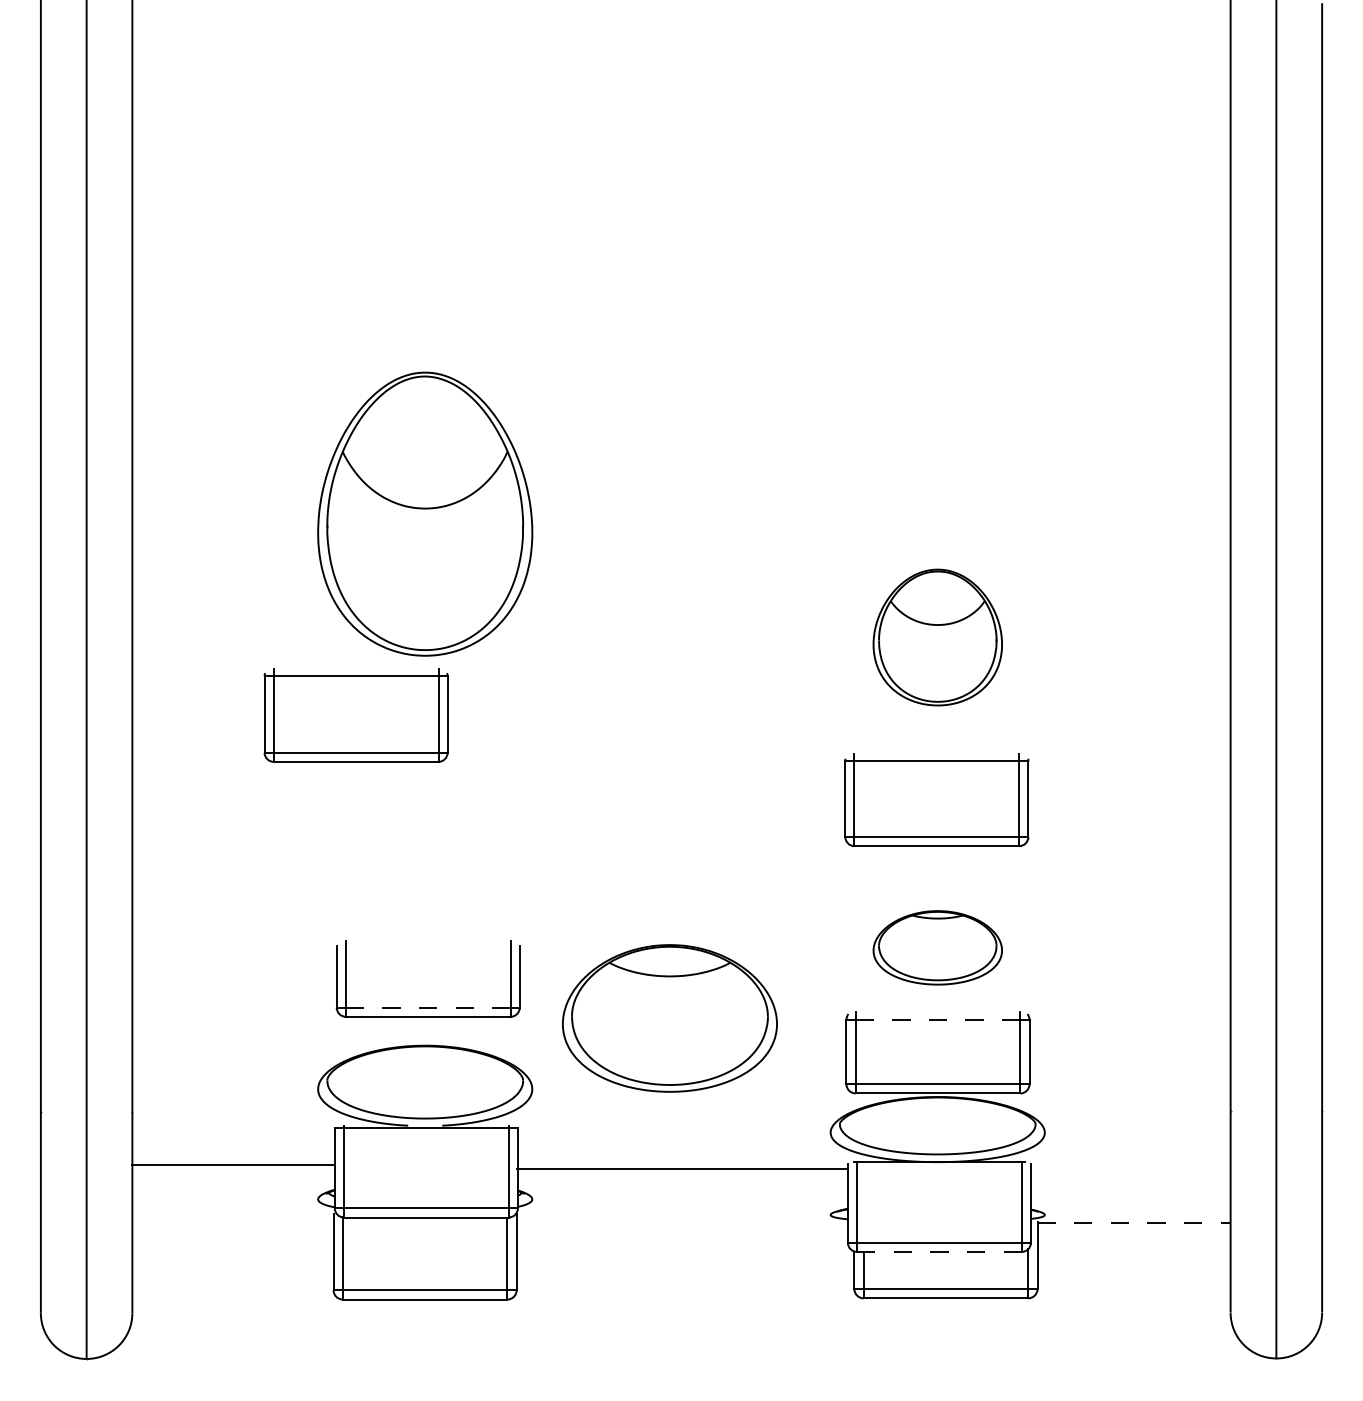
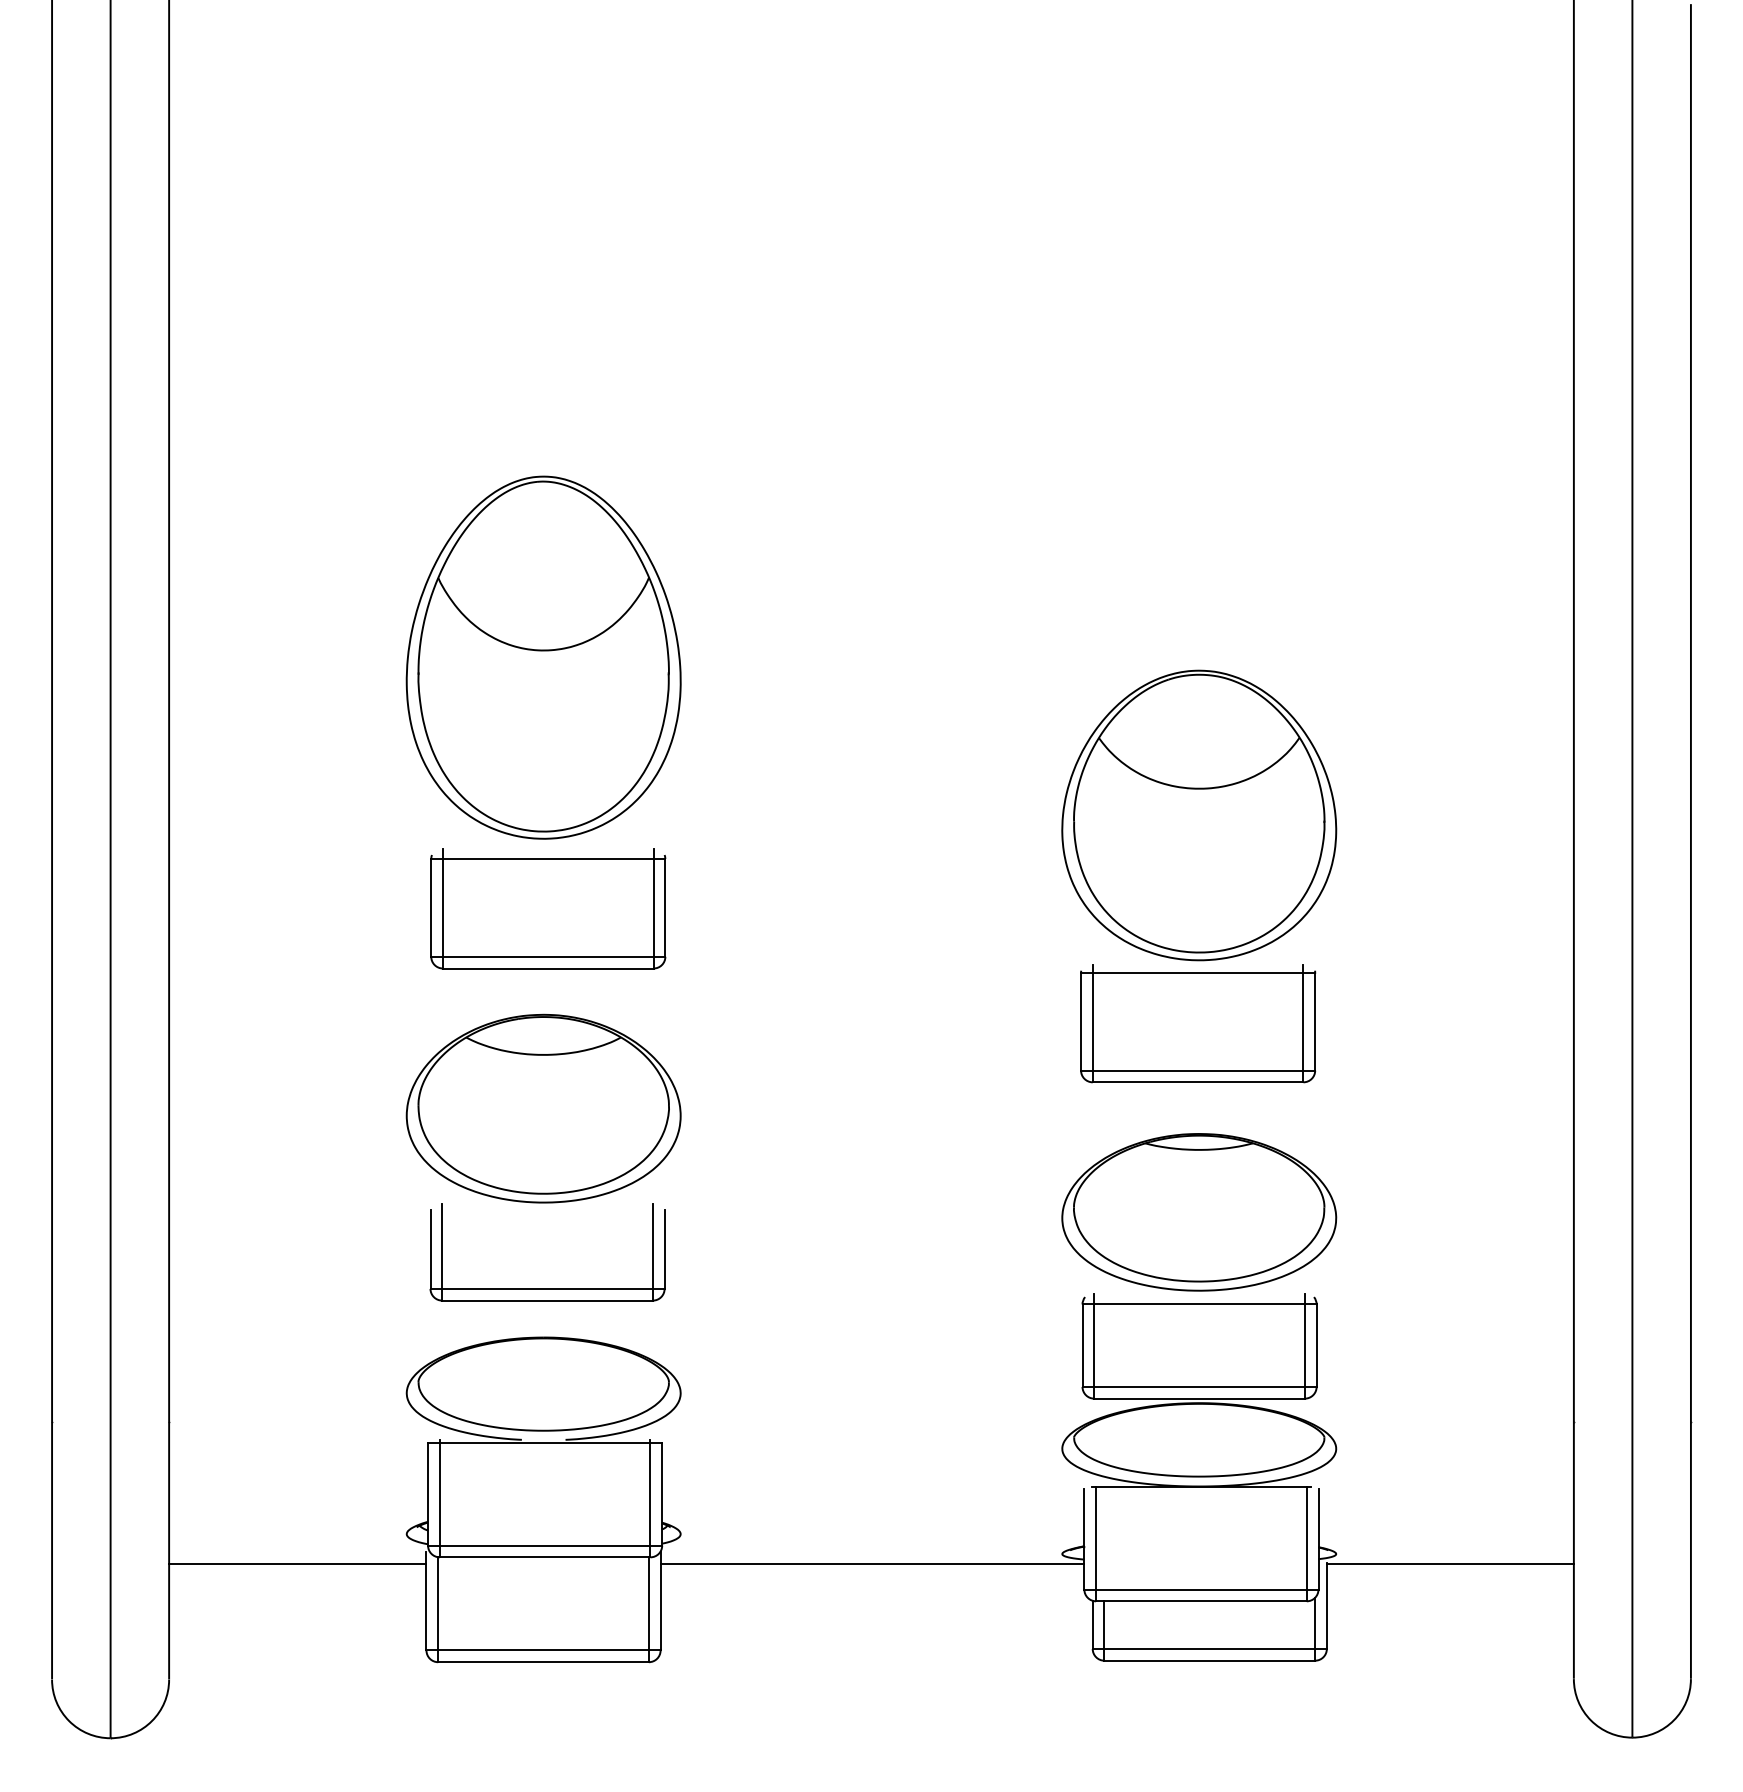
part: (937, 637) -> (1199, 815), size x1.67
part: (356, 714) -> (548, 908), moved
part: (937, 947) -> (1199, 1212), size x1.67
line: (428, 1007) -> (548, 1288), dashed -> solid
part: (669, 1018) -> (543, 1108), moved
line: (937, 1019) -> (1199, 1304), dashed -> solid
line: (232, 1164) -> (297, 1563), moved
line: (682, 1168) -> (872, 1563), moved
line: (1134, 1222) -> (1450, 1563), dashed -> solid
line: (939, 1252) -> (1201, 1601), dashed -> solid

